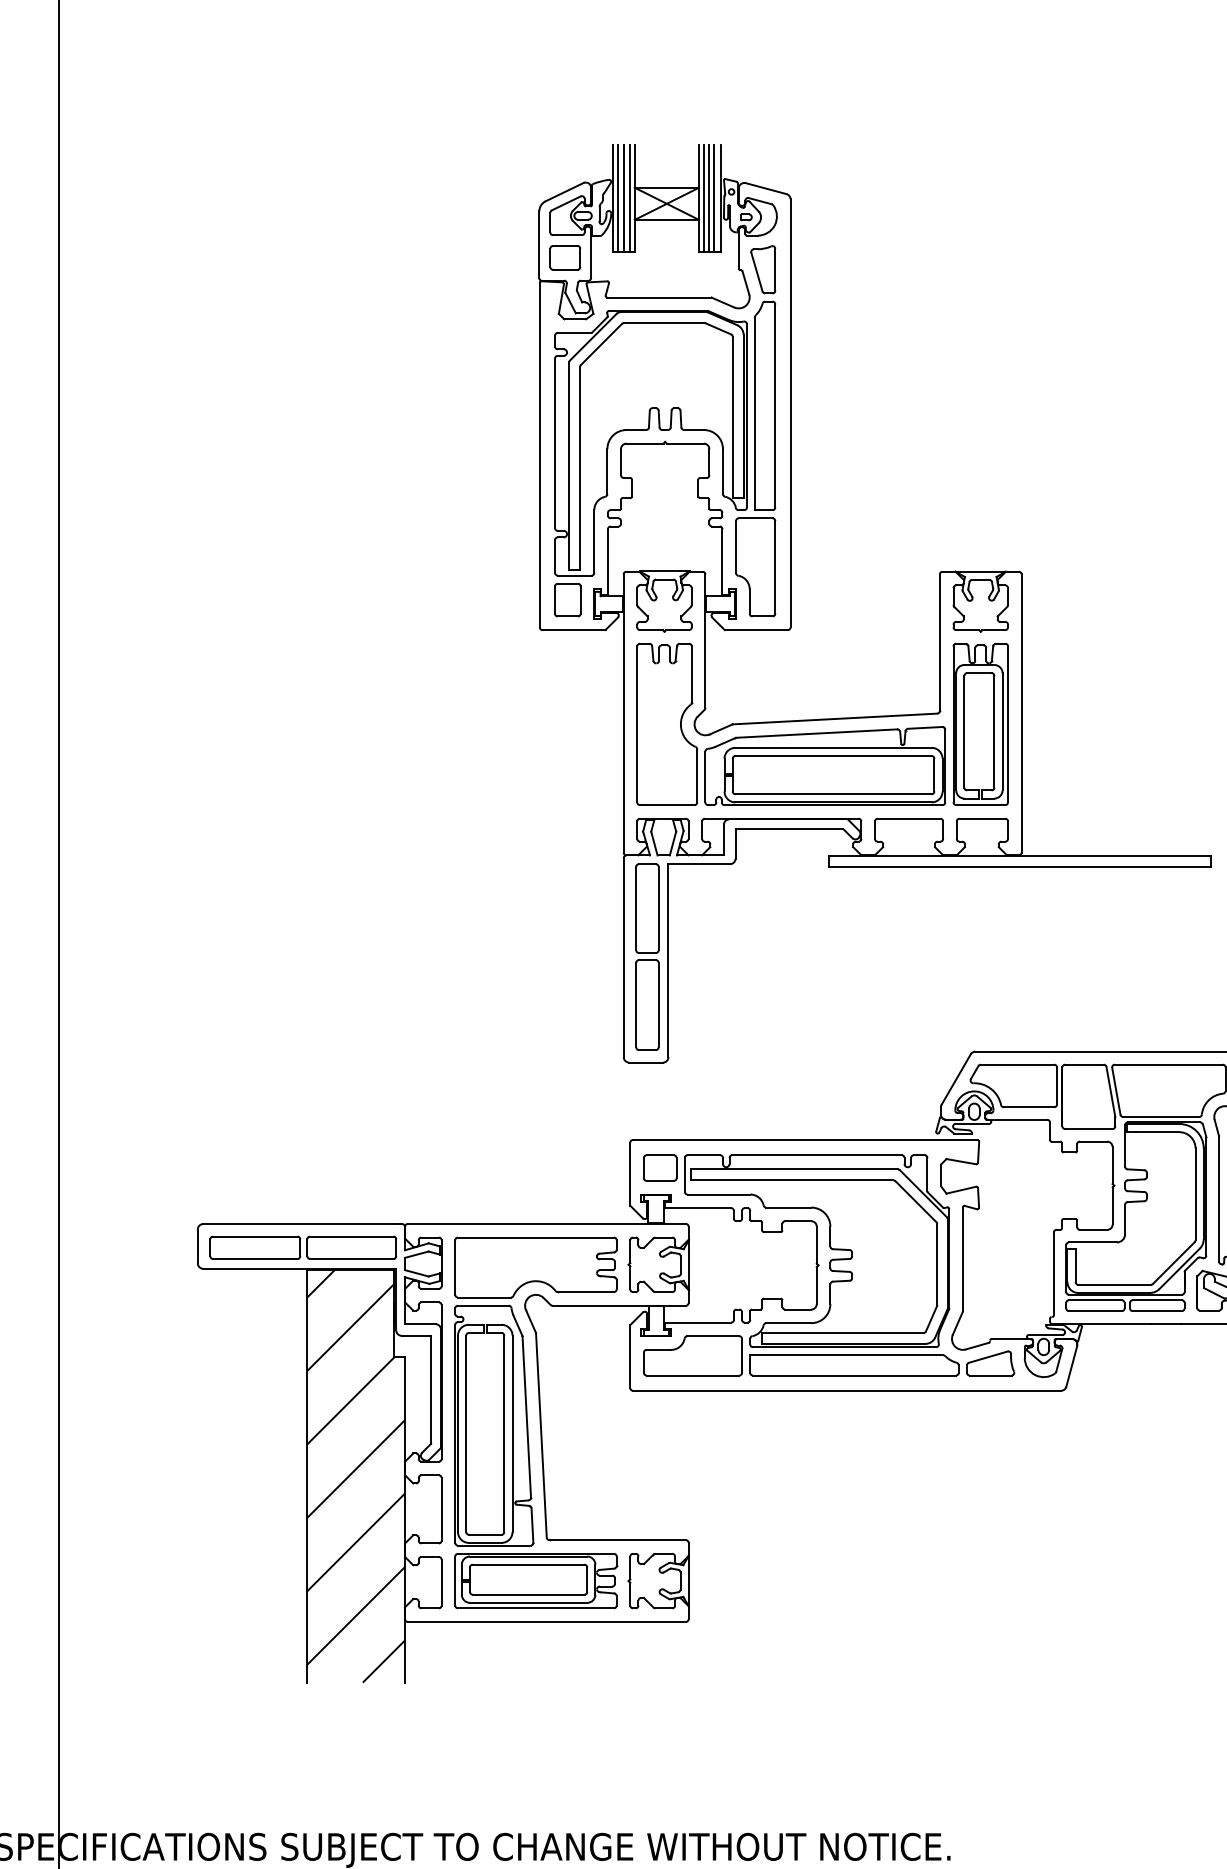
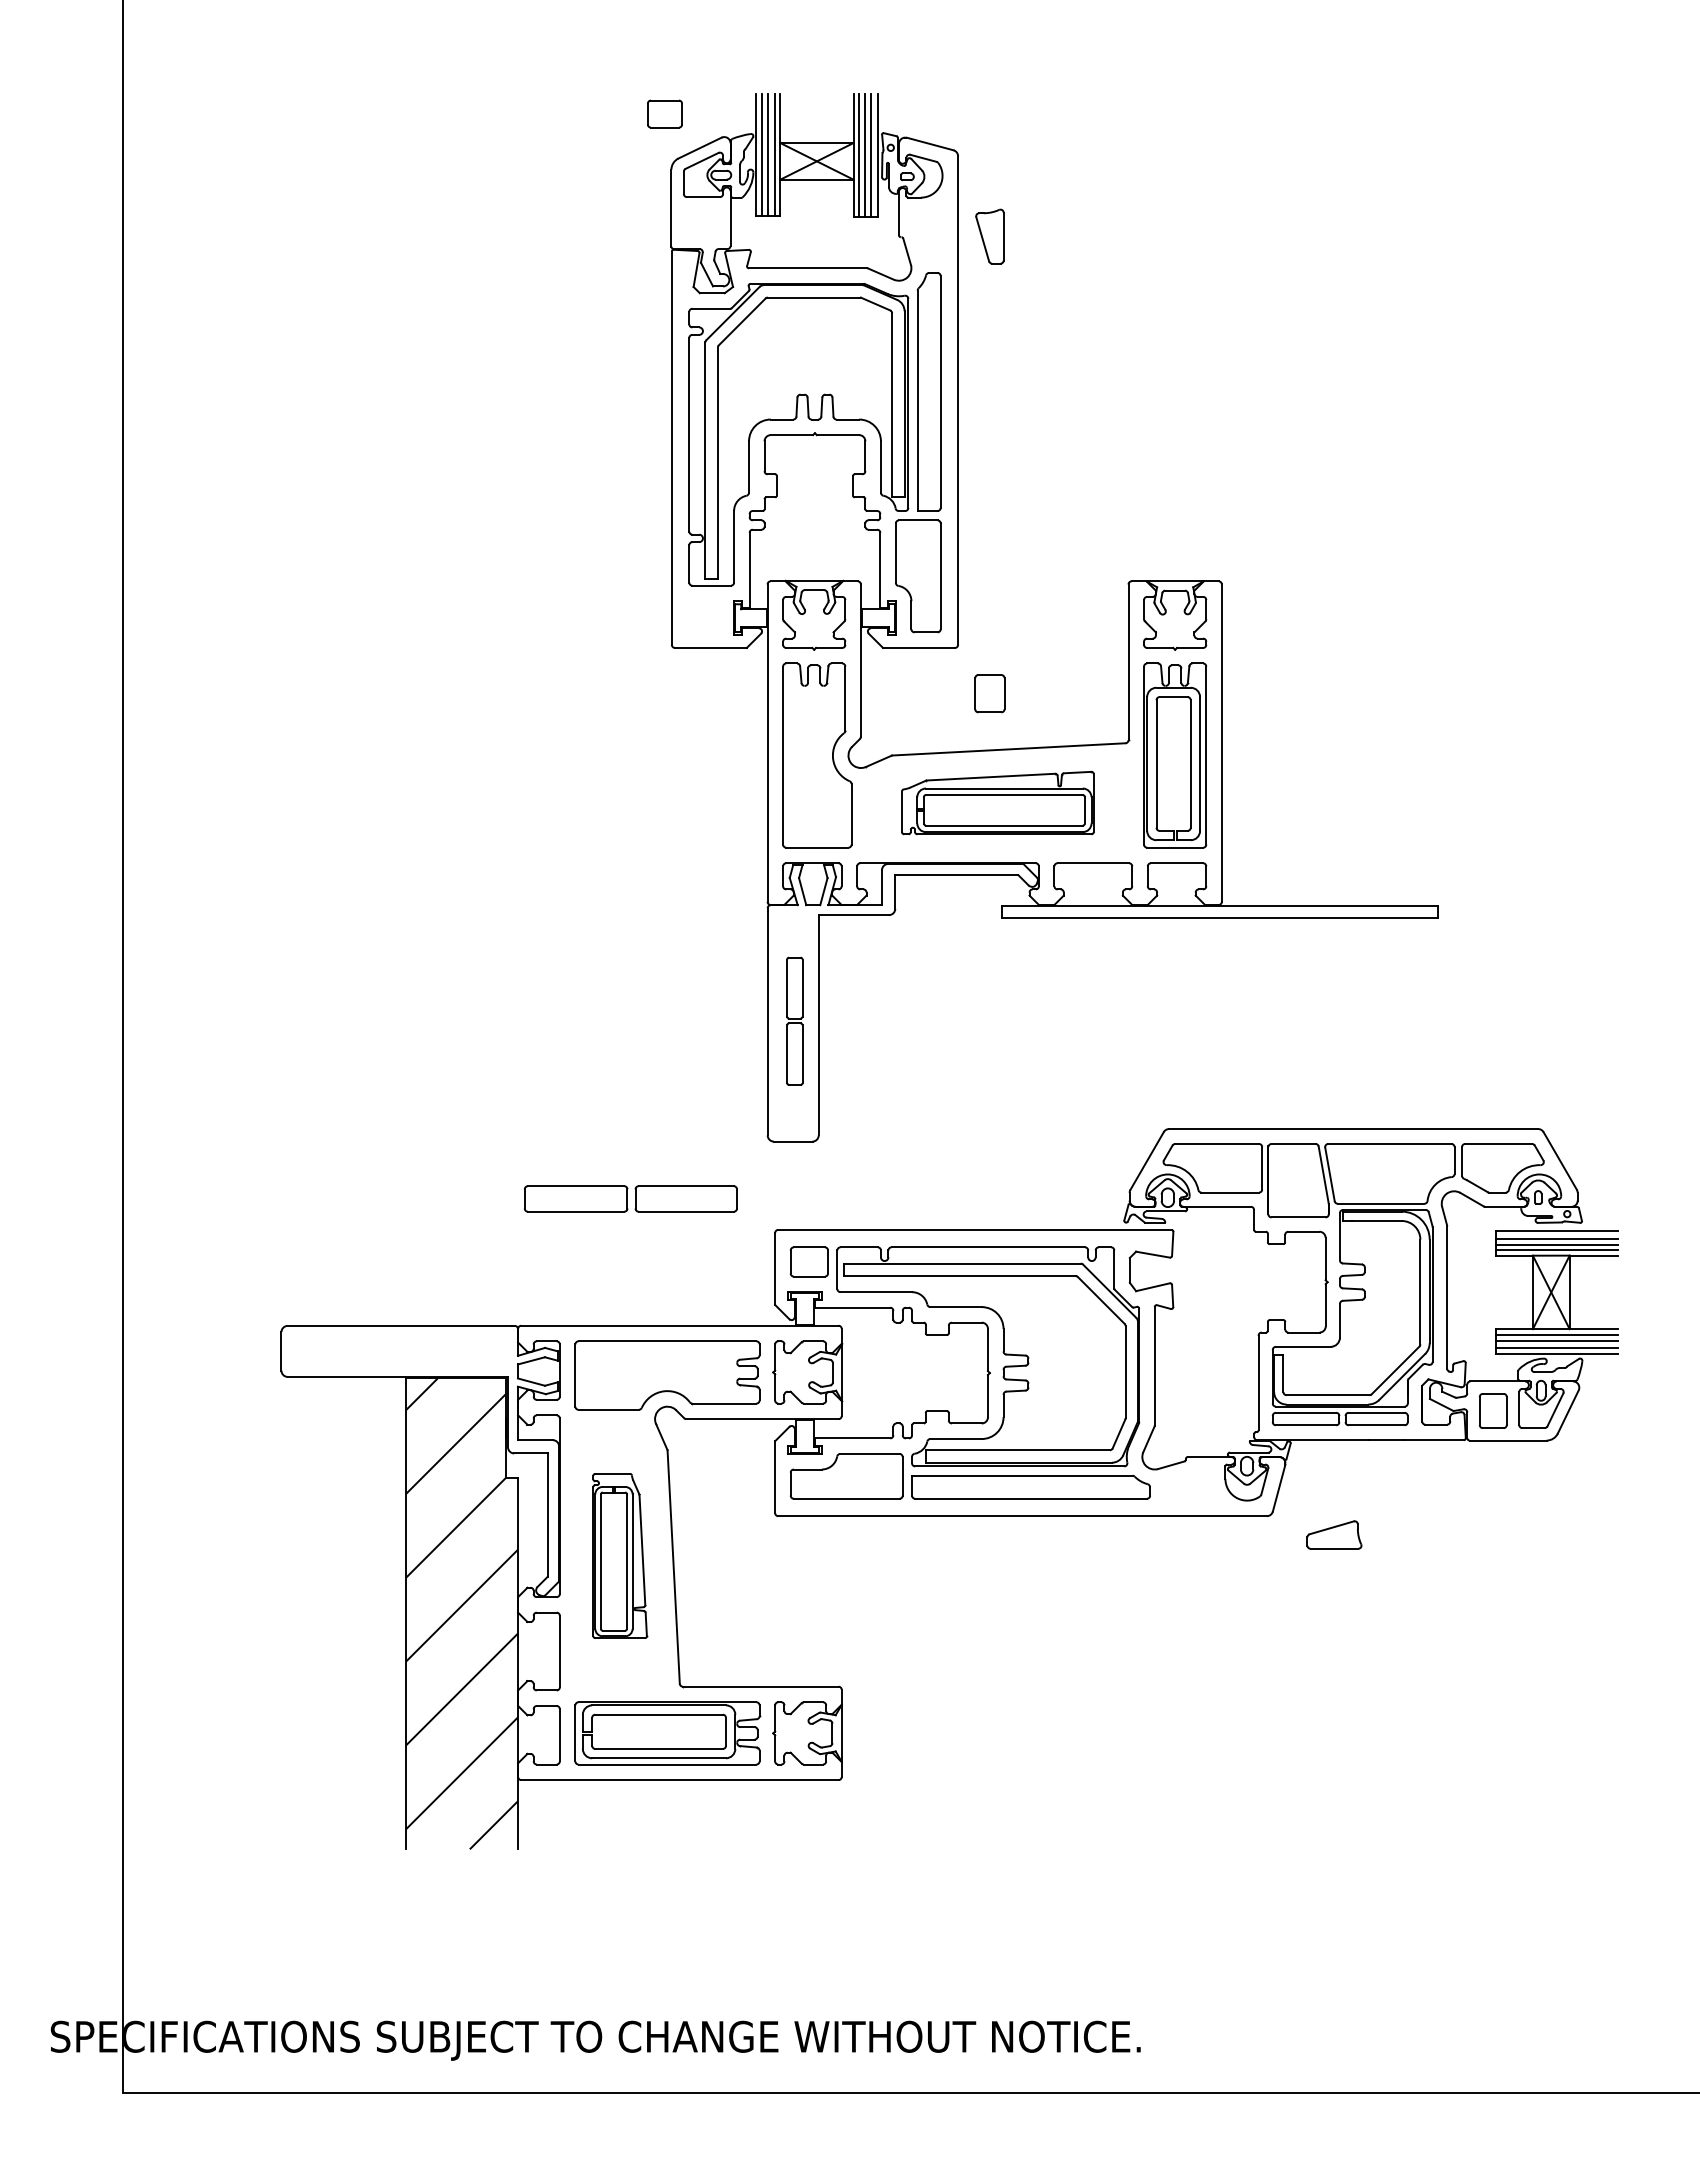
part: (564, 257) -> (664, 113), moved
part: (762, 269) -> (989, 236), moved
part: (567, 599) -> (989, 693), moved
part: (825, 765) -> (997, 802), size x0.7
part: (647, 957) -> (794, 1021), size x0.6
part: (302, 1247) -> (630, 1198), moved
part: (990, 1363) -> (1334, 1534), moved
part: (494, 1425) -> (620, 1555), size x0.6

